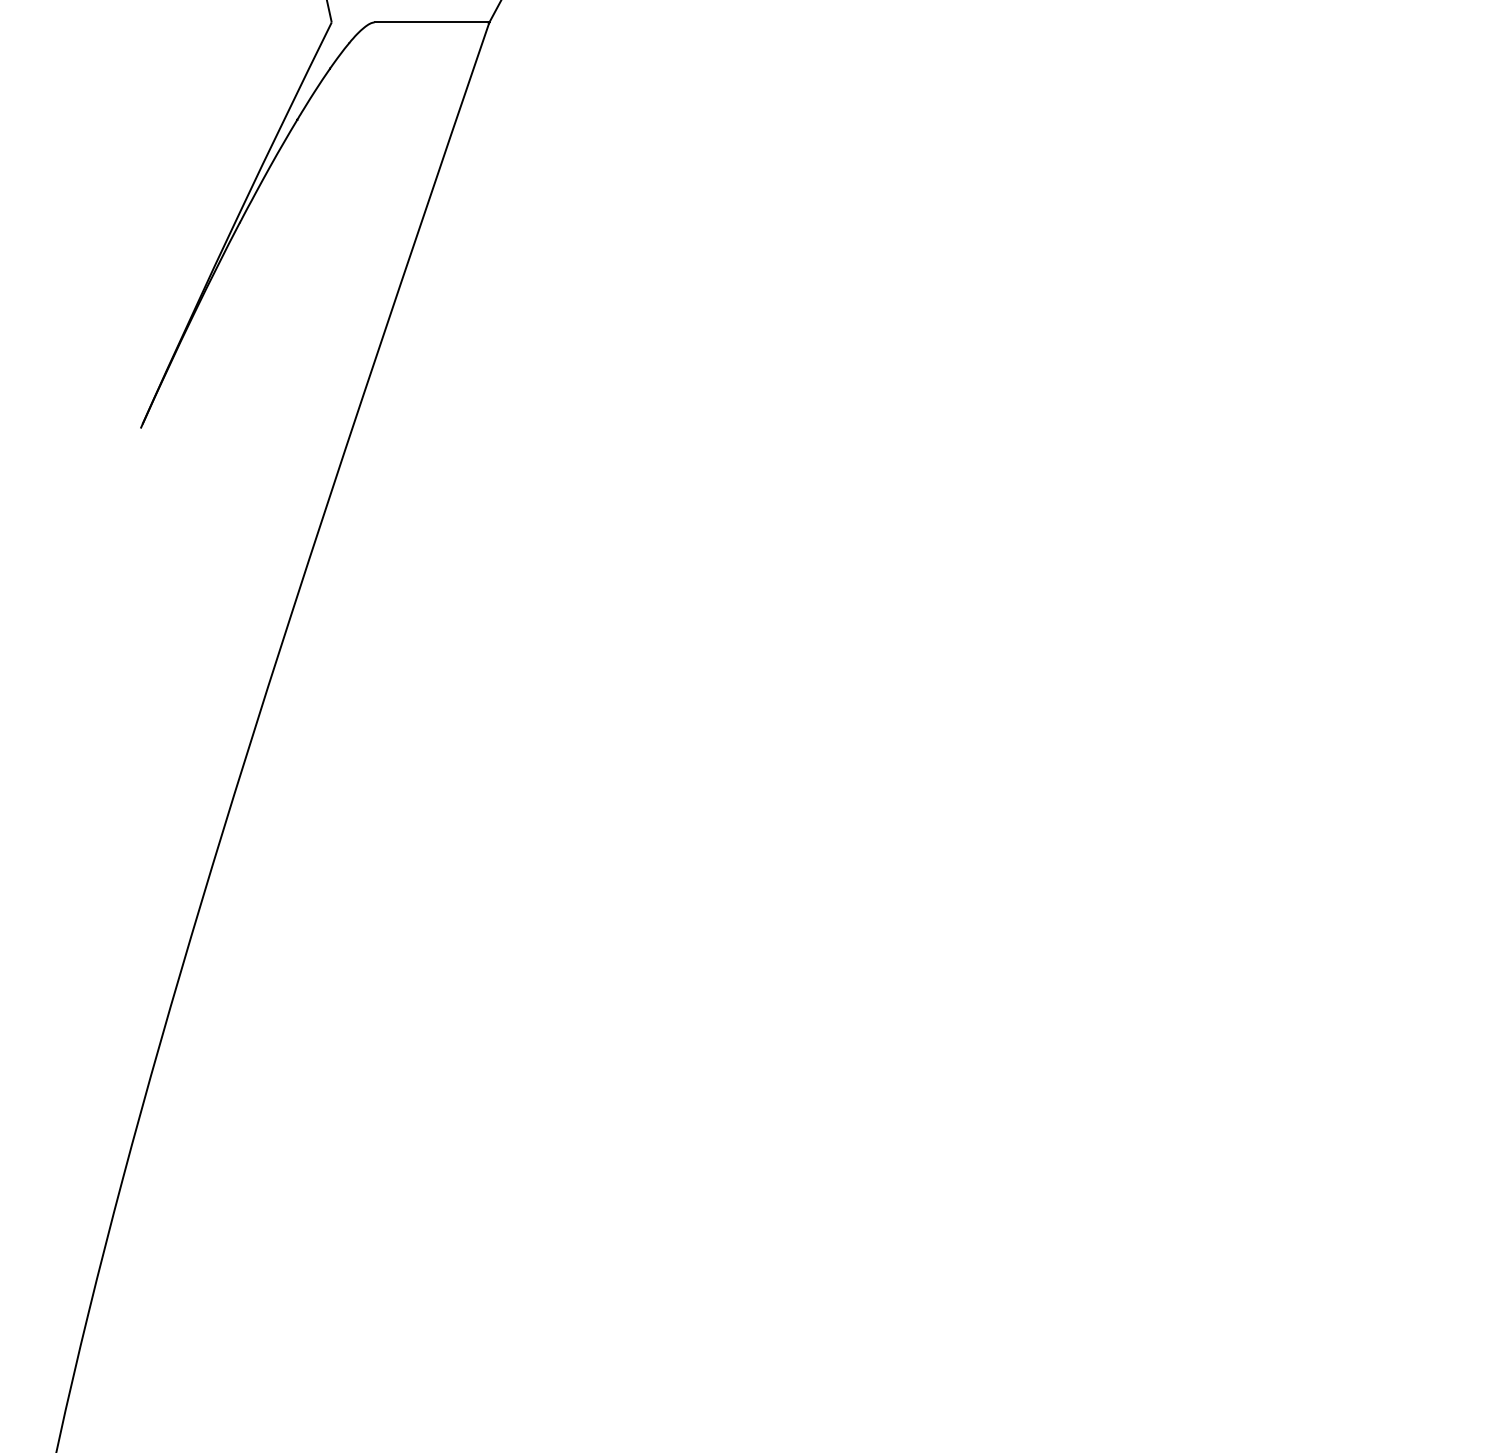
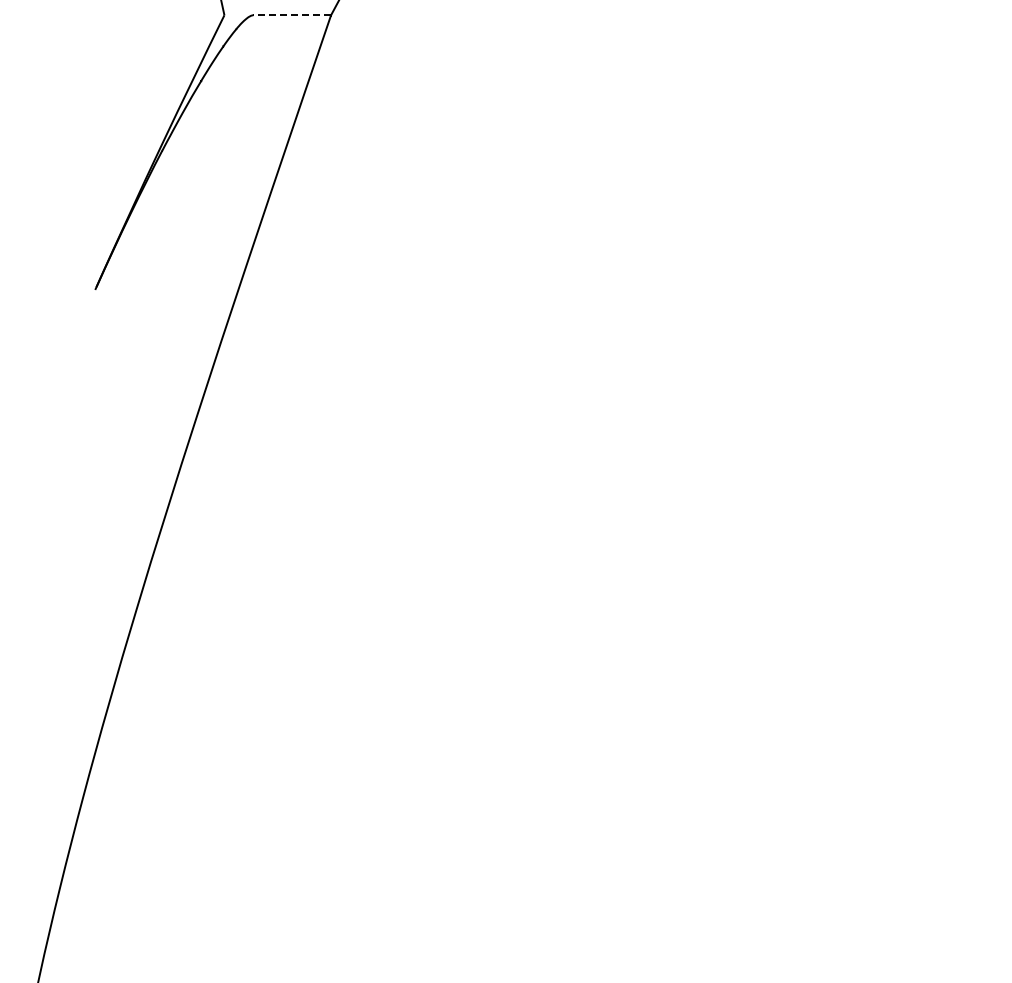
line: (432, 22) -> (292, 15), solid -> dashed

